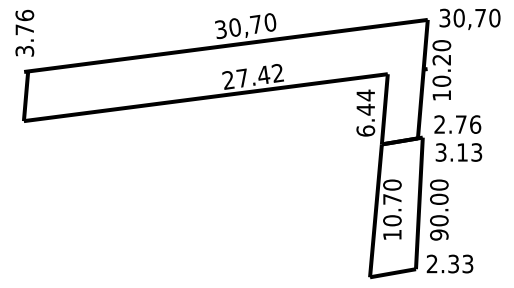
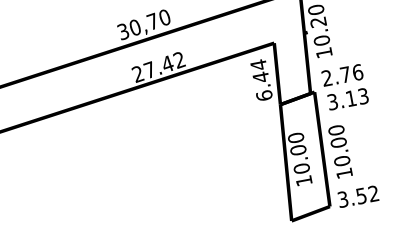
text: (392, 198) -> (298, 149), 10.70 -> 10.00
text: (439, 234) -> (344, 172), 90.00 -> 10.00
text: (449, 263) -> (357, 196), 2.33 -> 3.52

